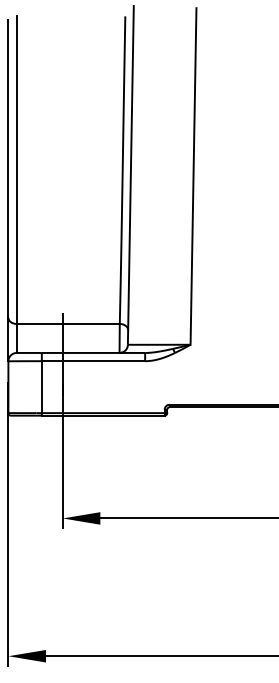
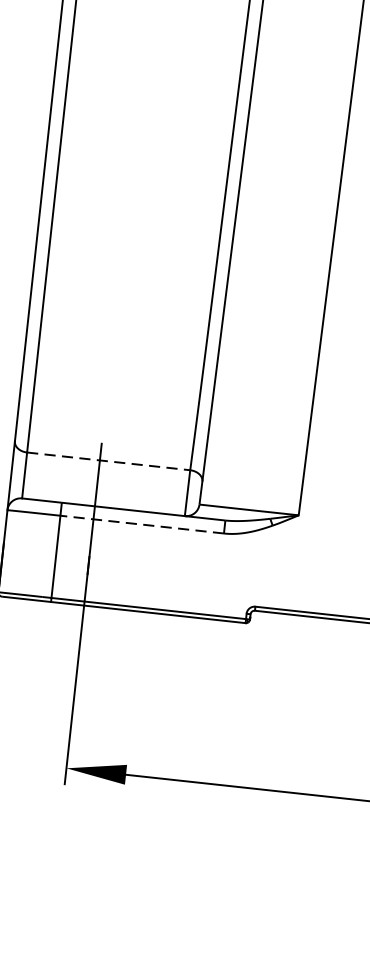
line: (68, 323) -> (109, 460), solid -> dashed
line: (93, 361) -> (142, 525), solid -> dashed

